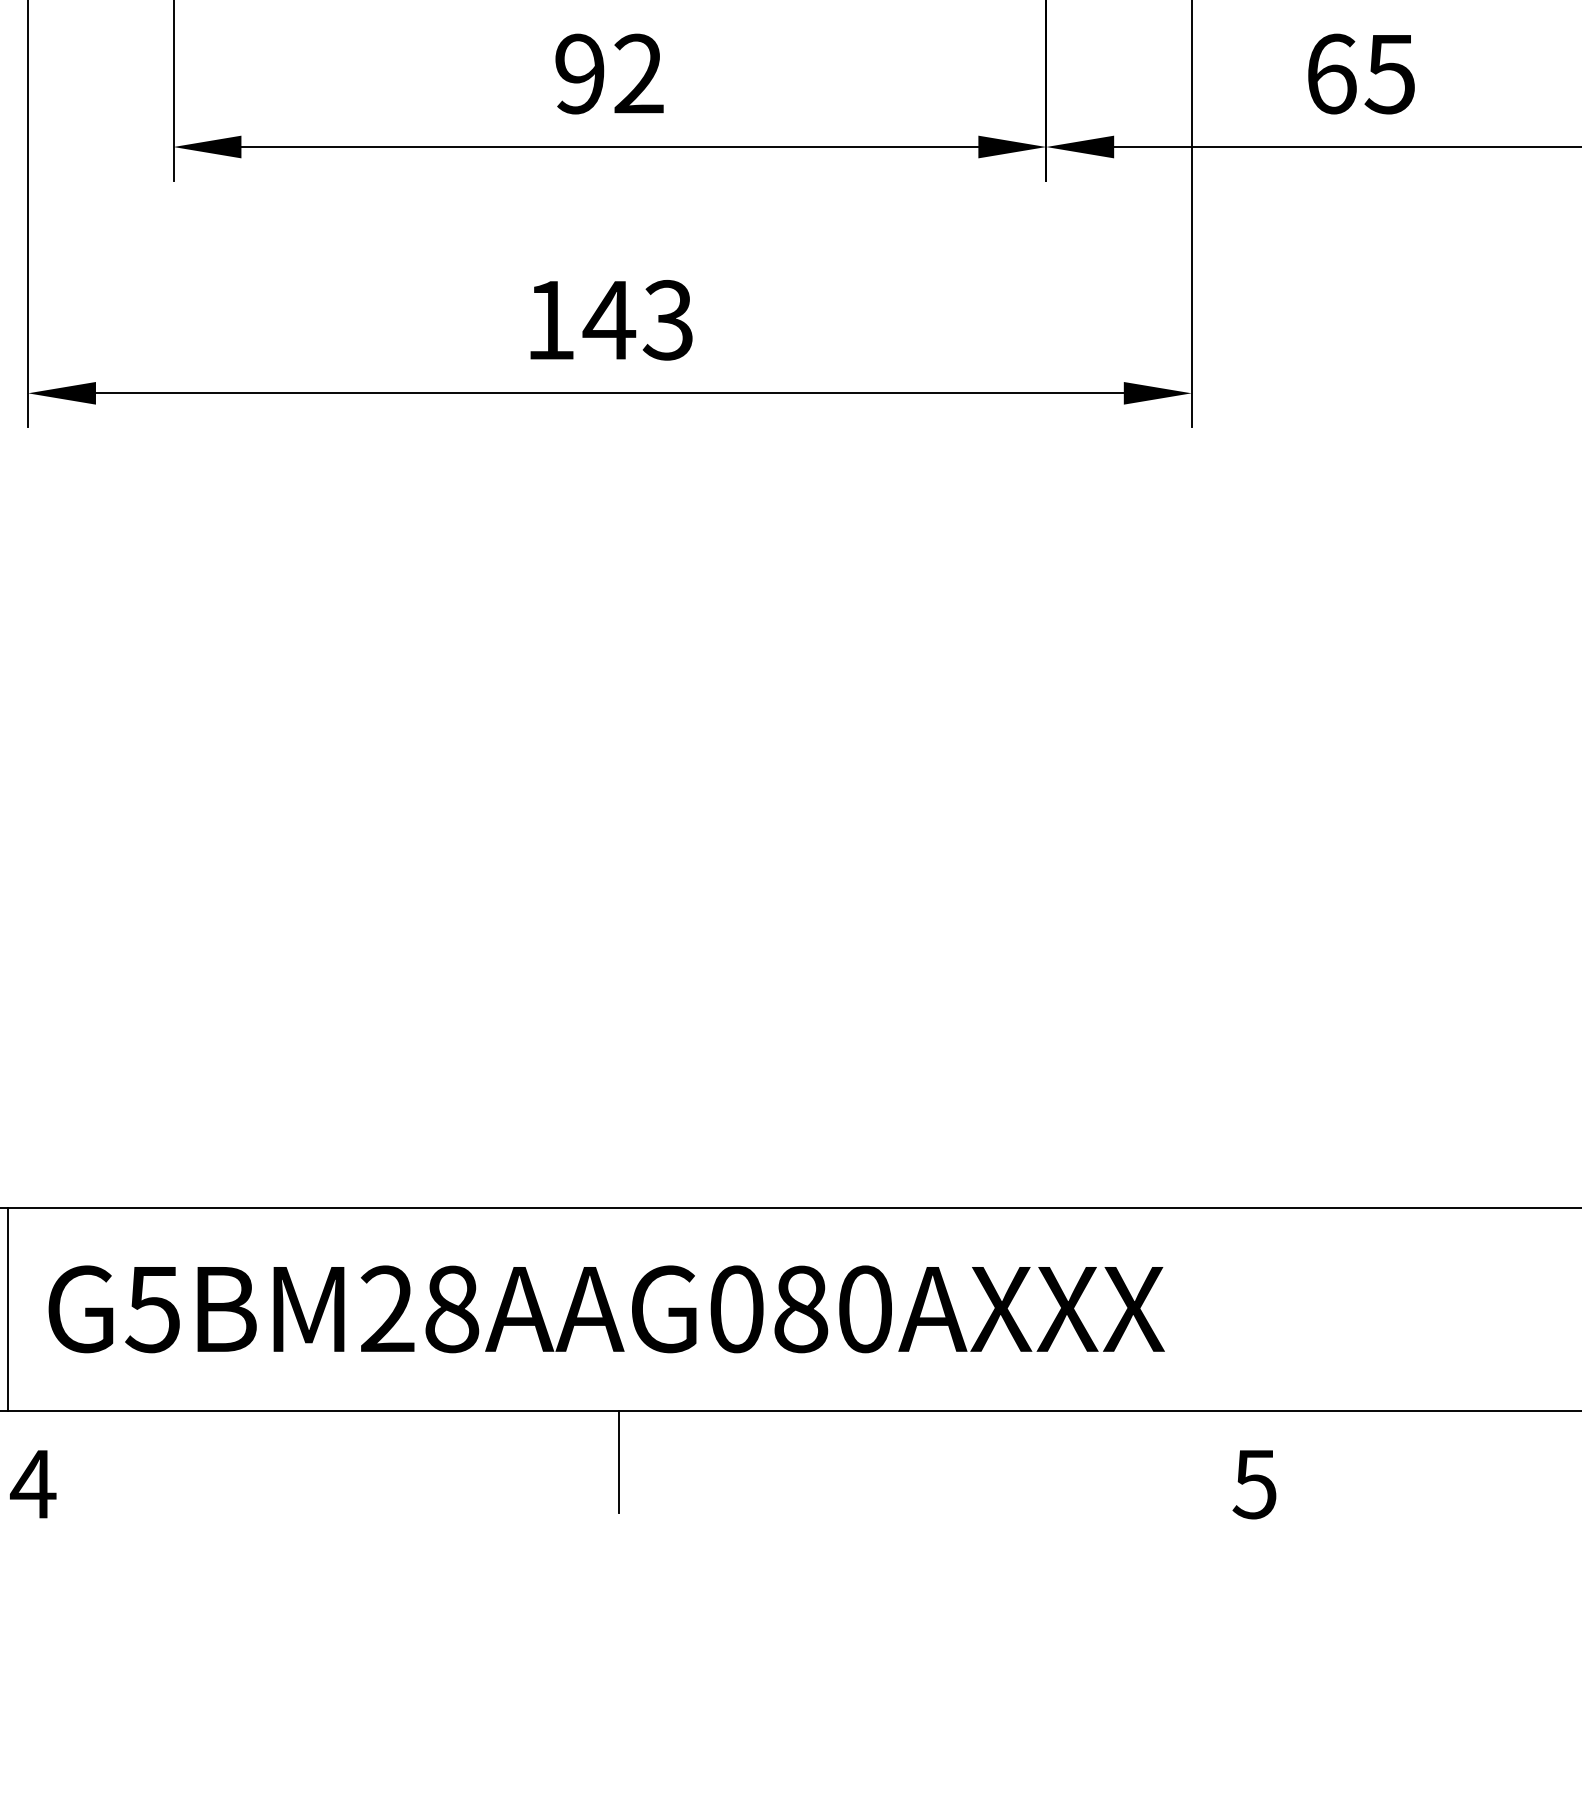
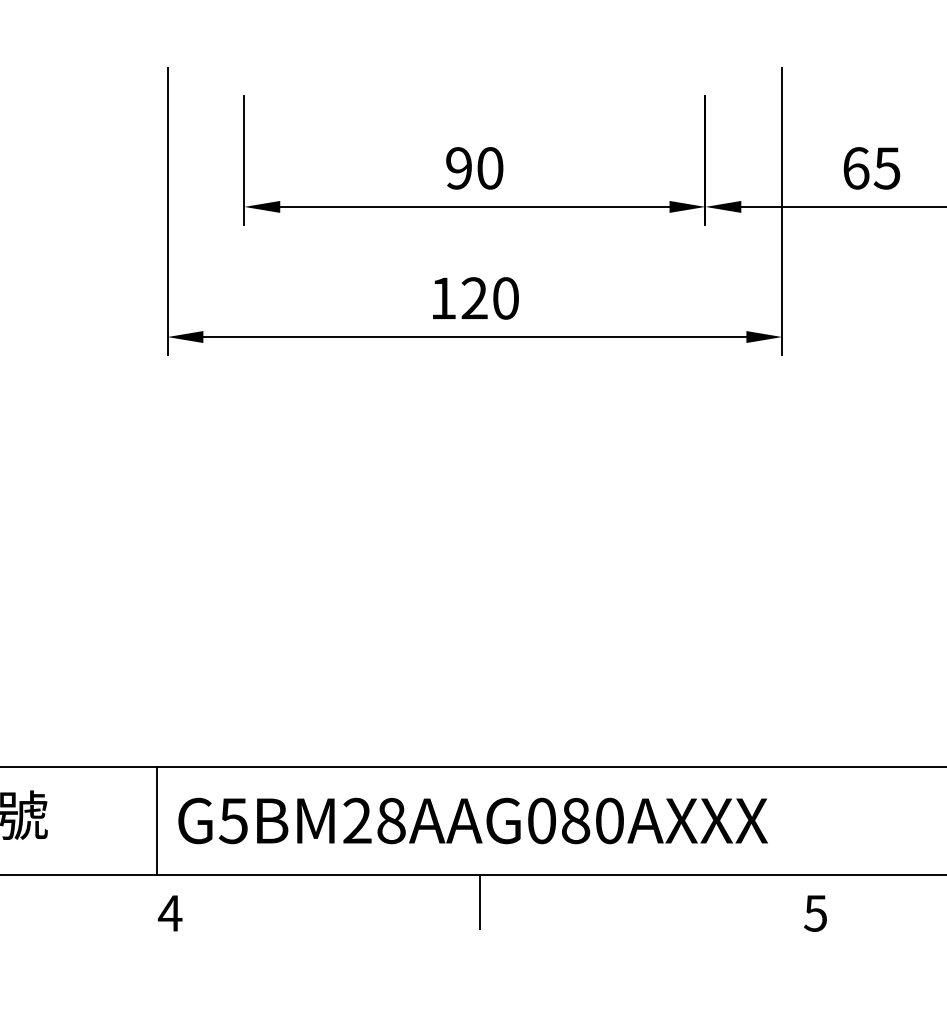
text: (639, 74) -> (490, 168), 92 -> 90
text: (637, 320) -> (489, 298), 143 -> 120

